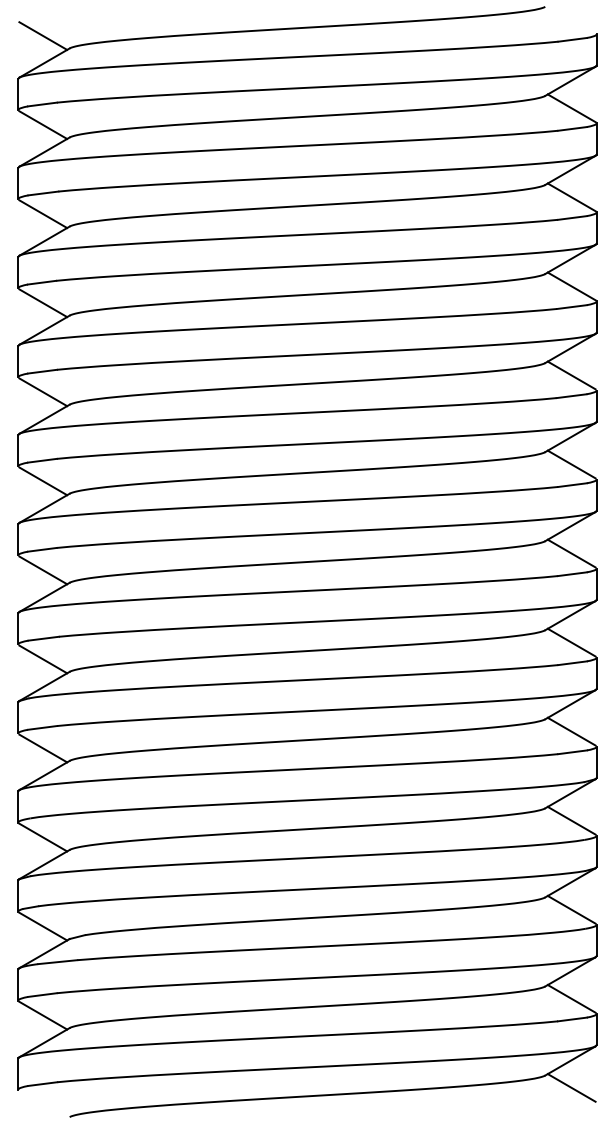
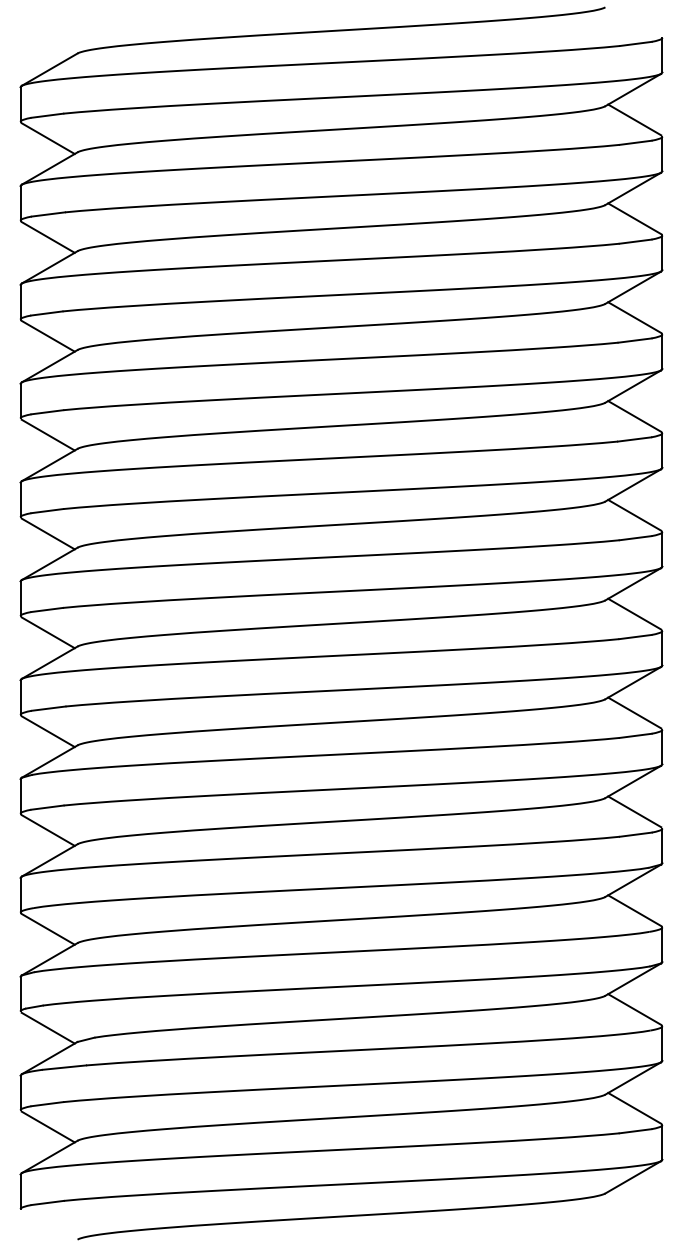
line: (43, 35) -> (48, 39), removed
line: (571, 1087) -> (634, 1206), removed

